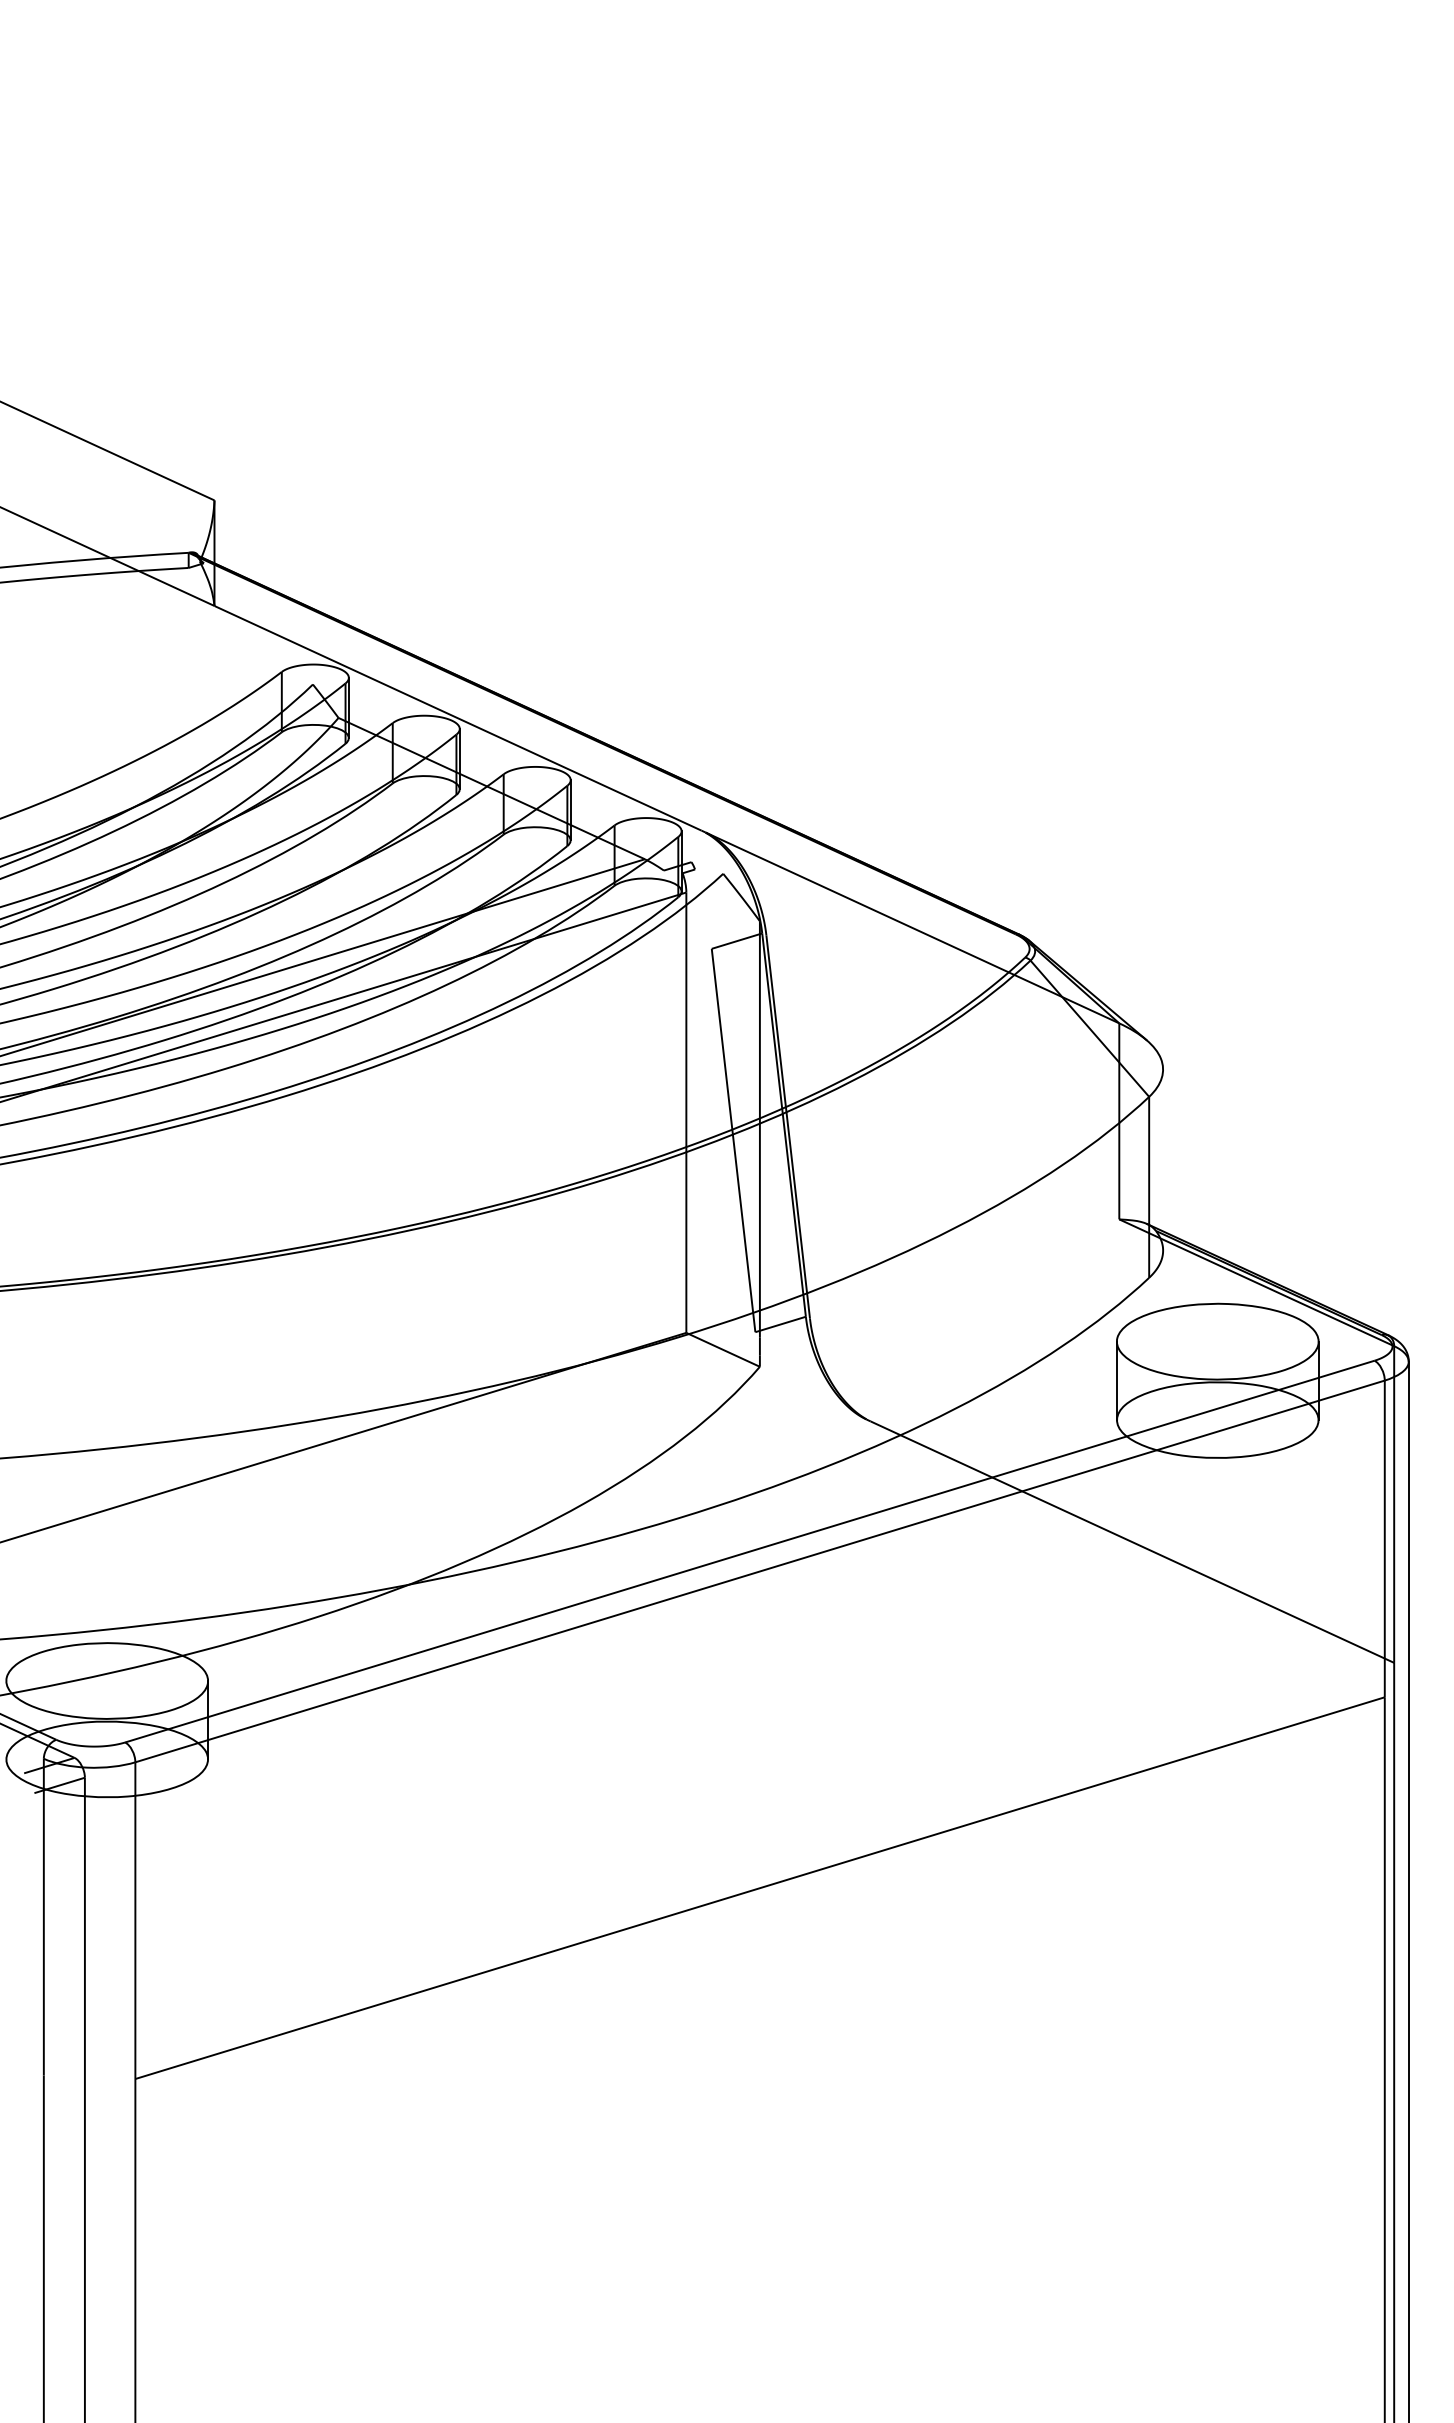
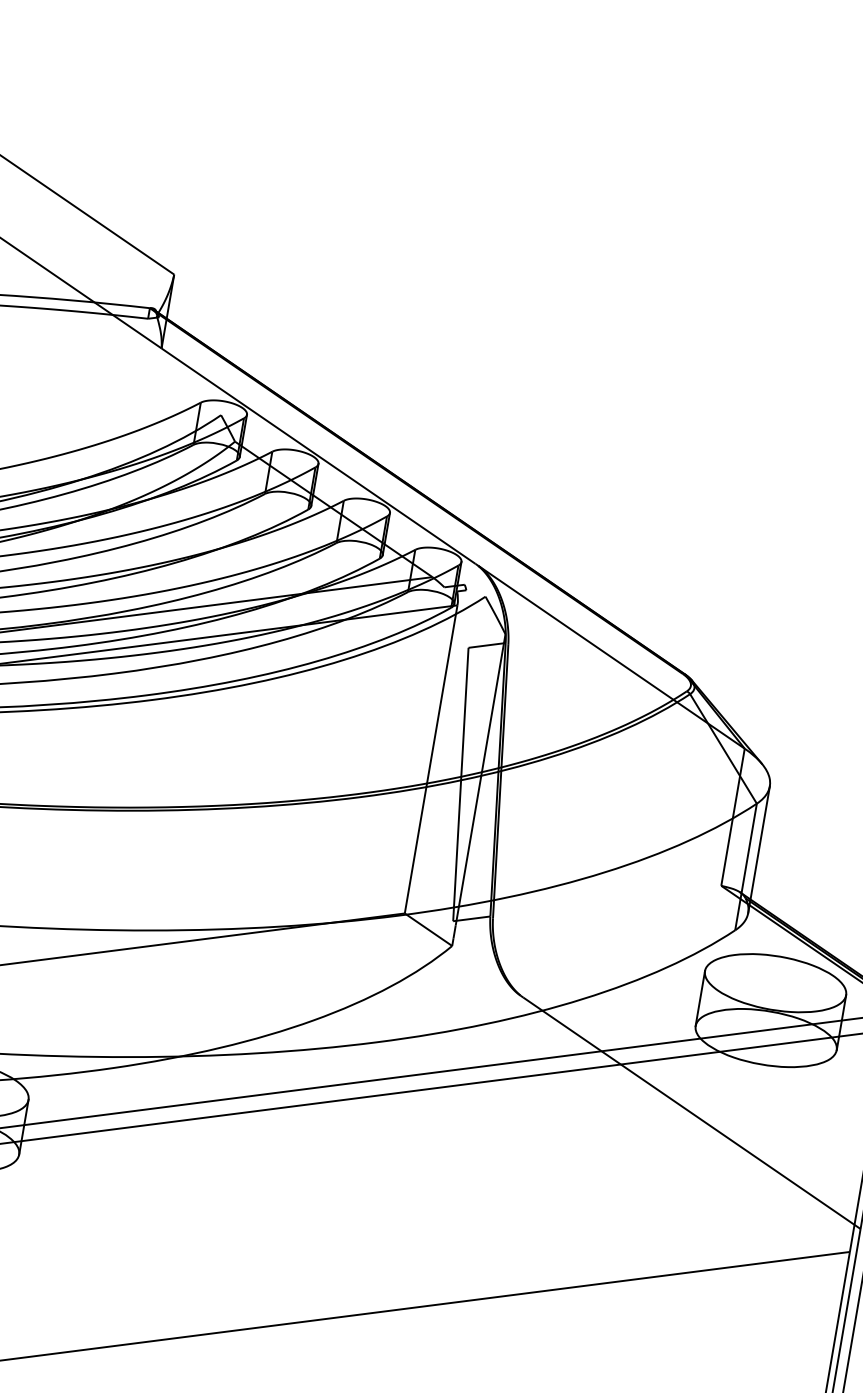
line: (1163, 1159) -> (759, 849), added

